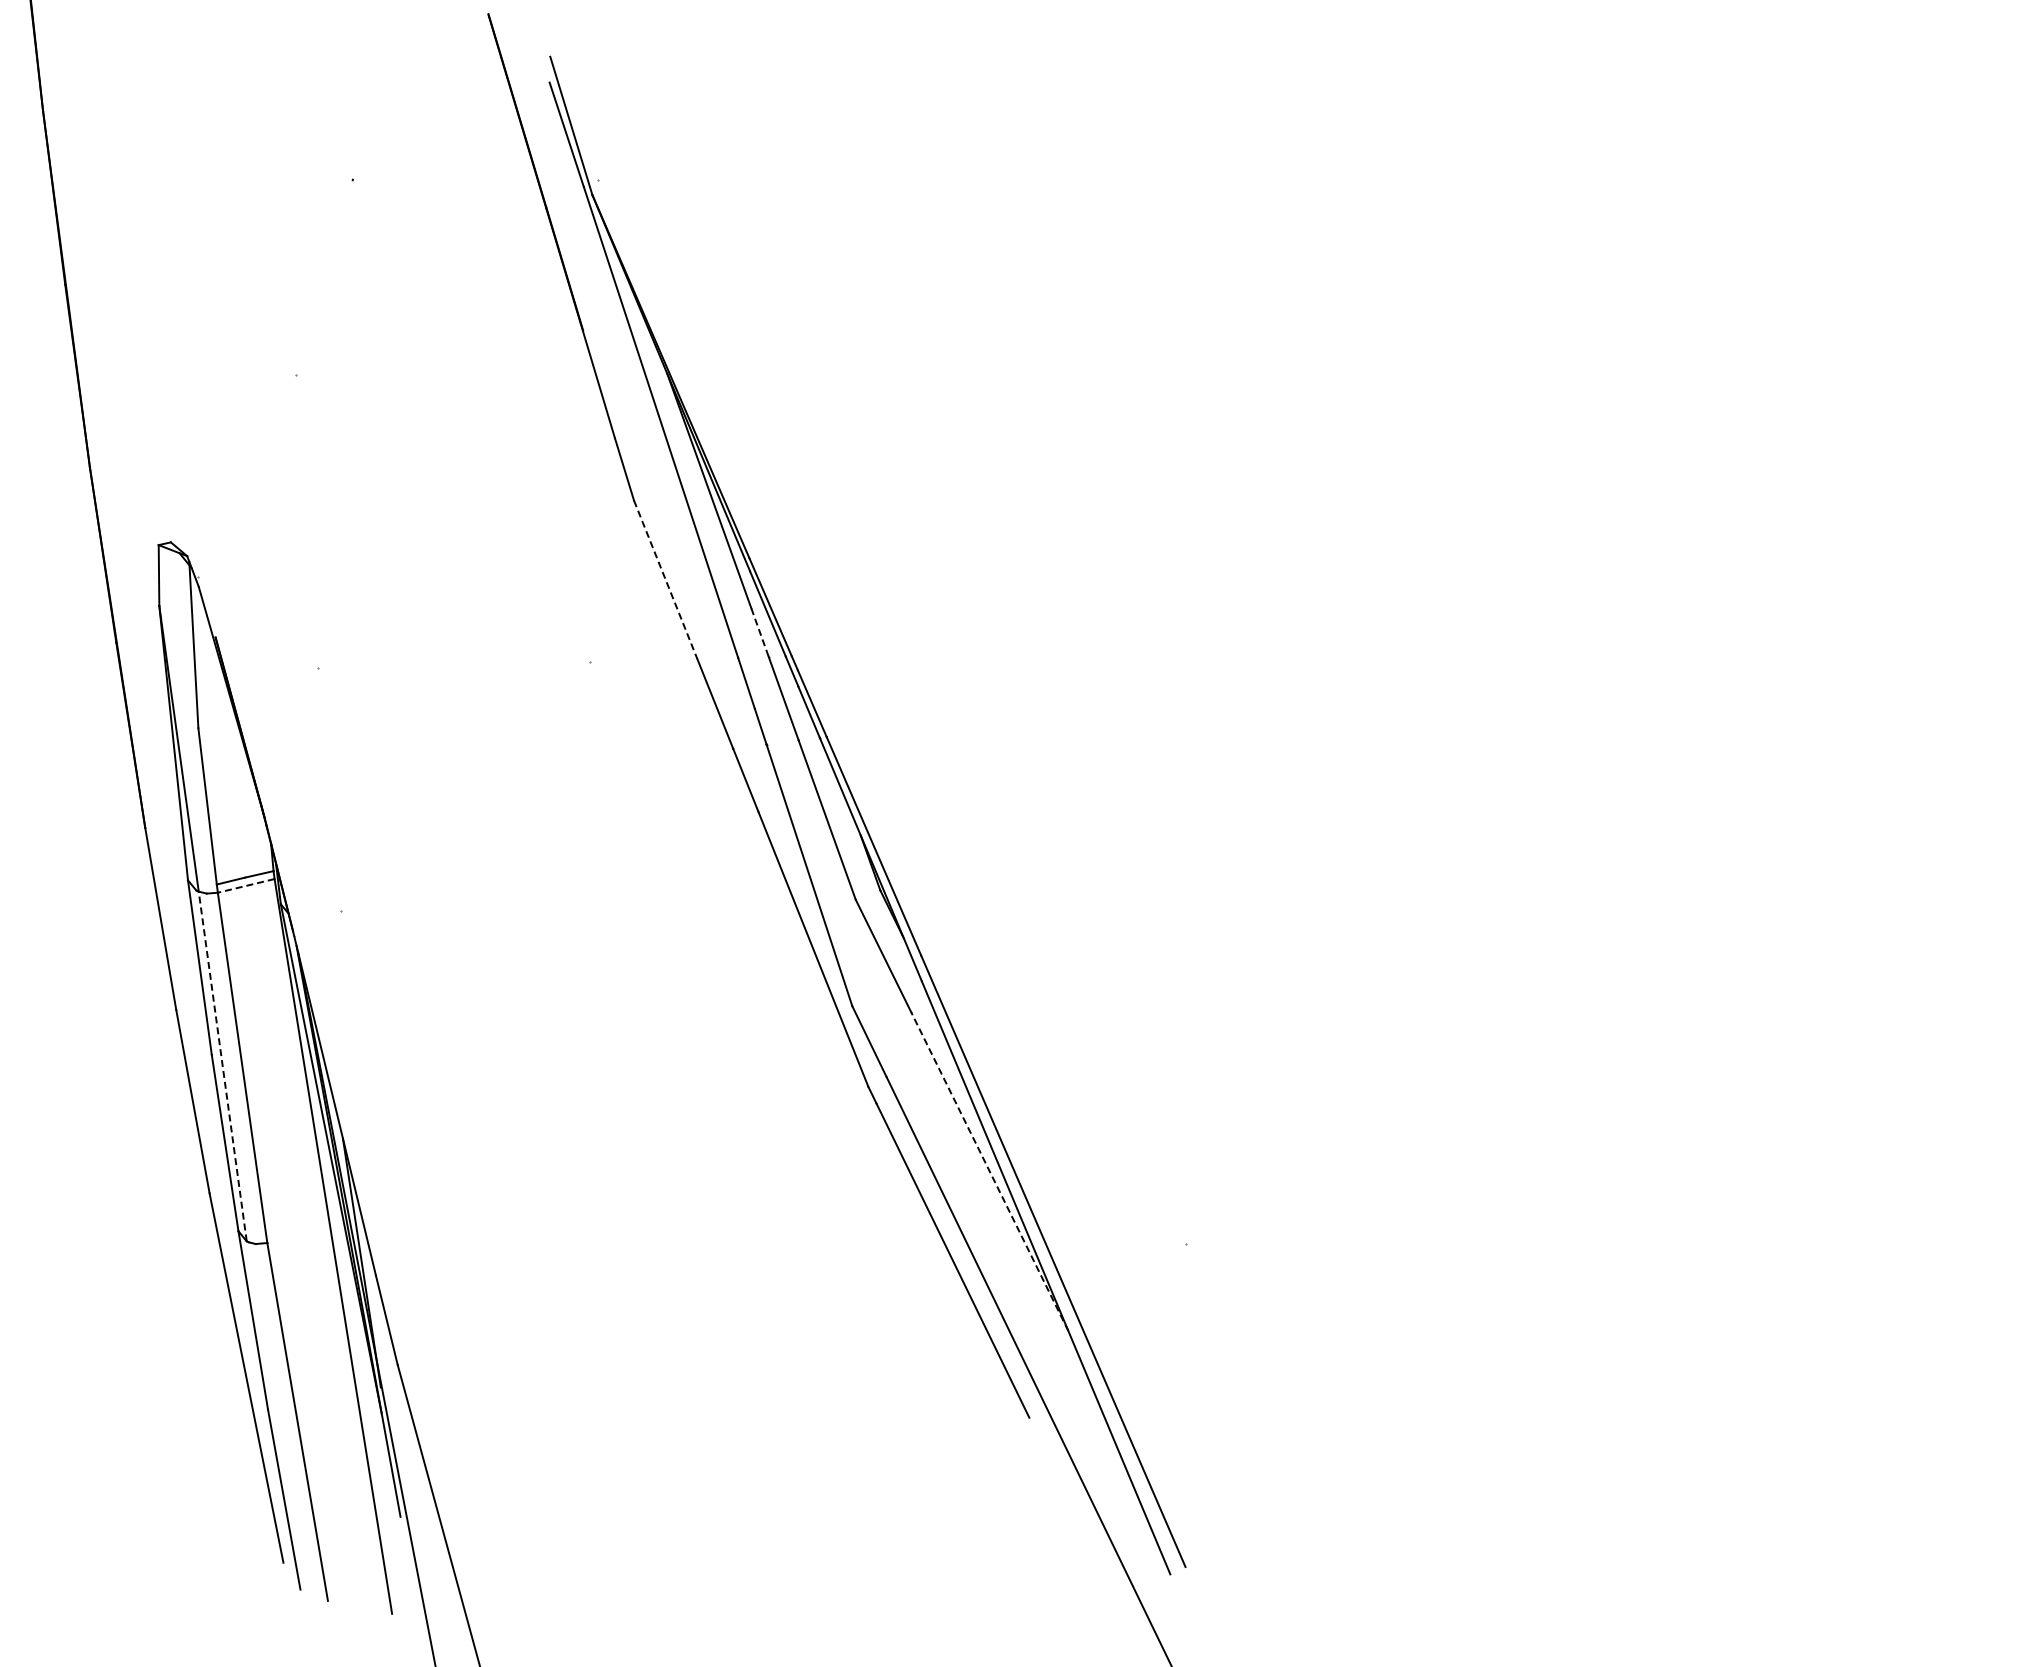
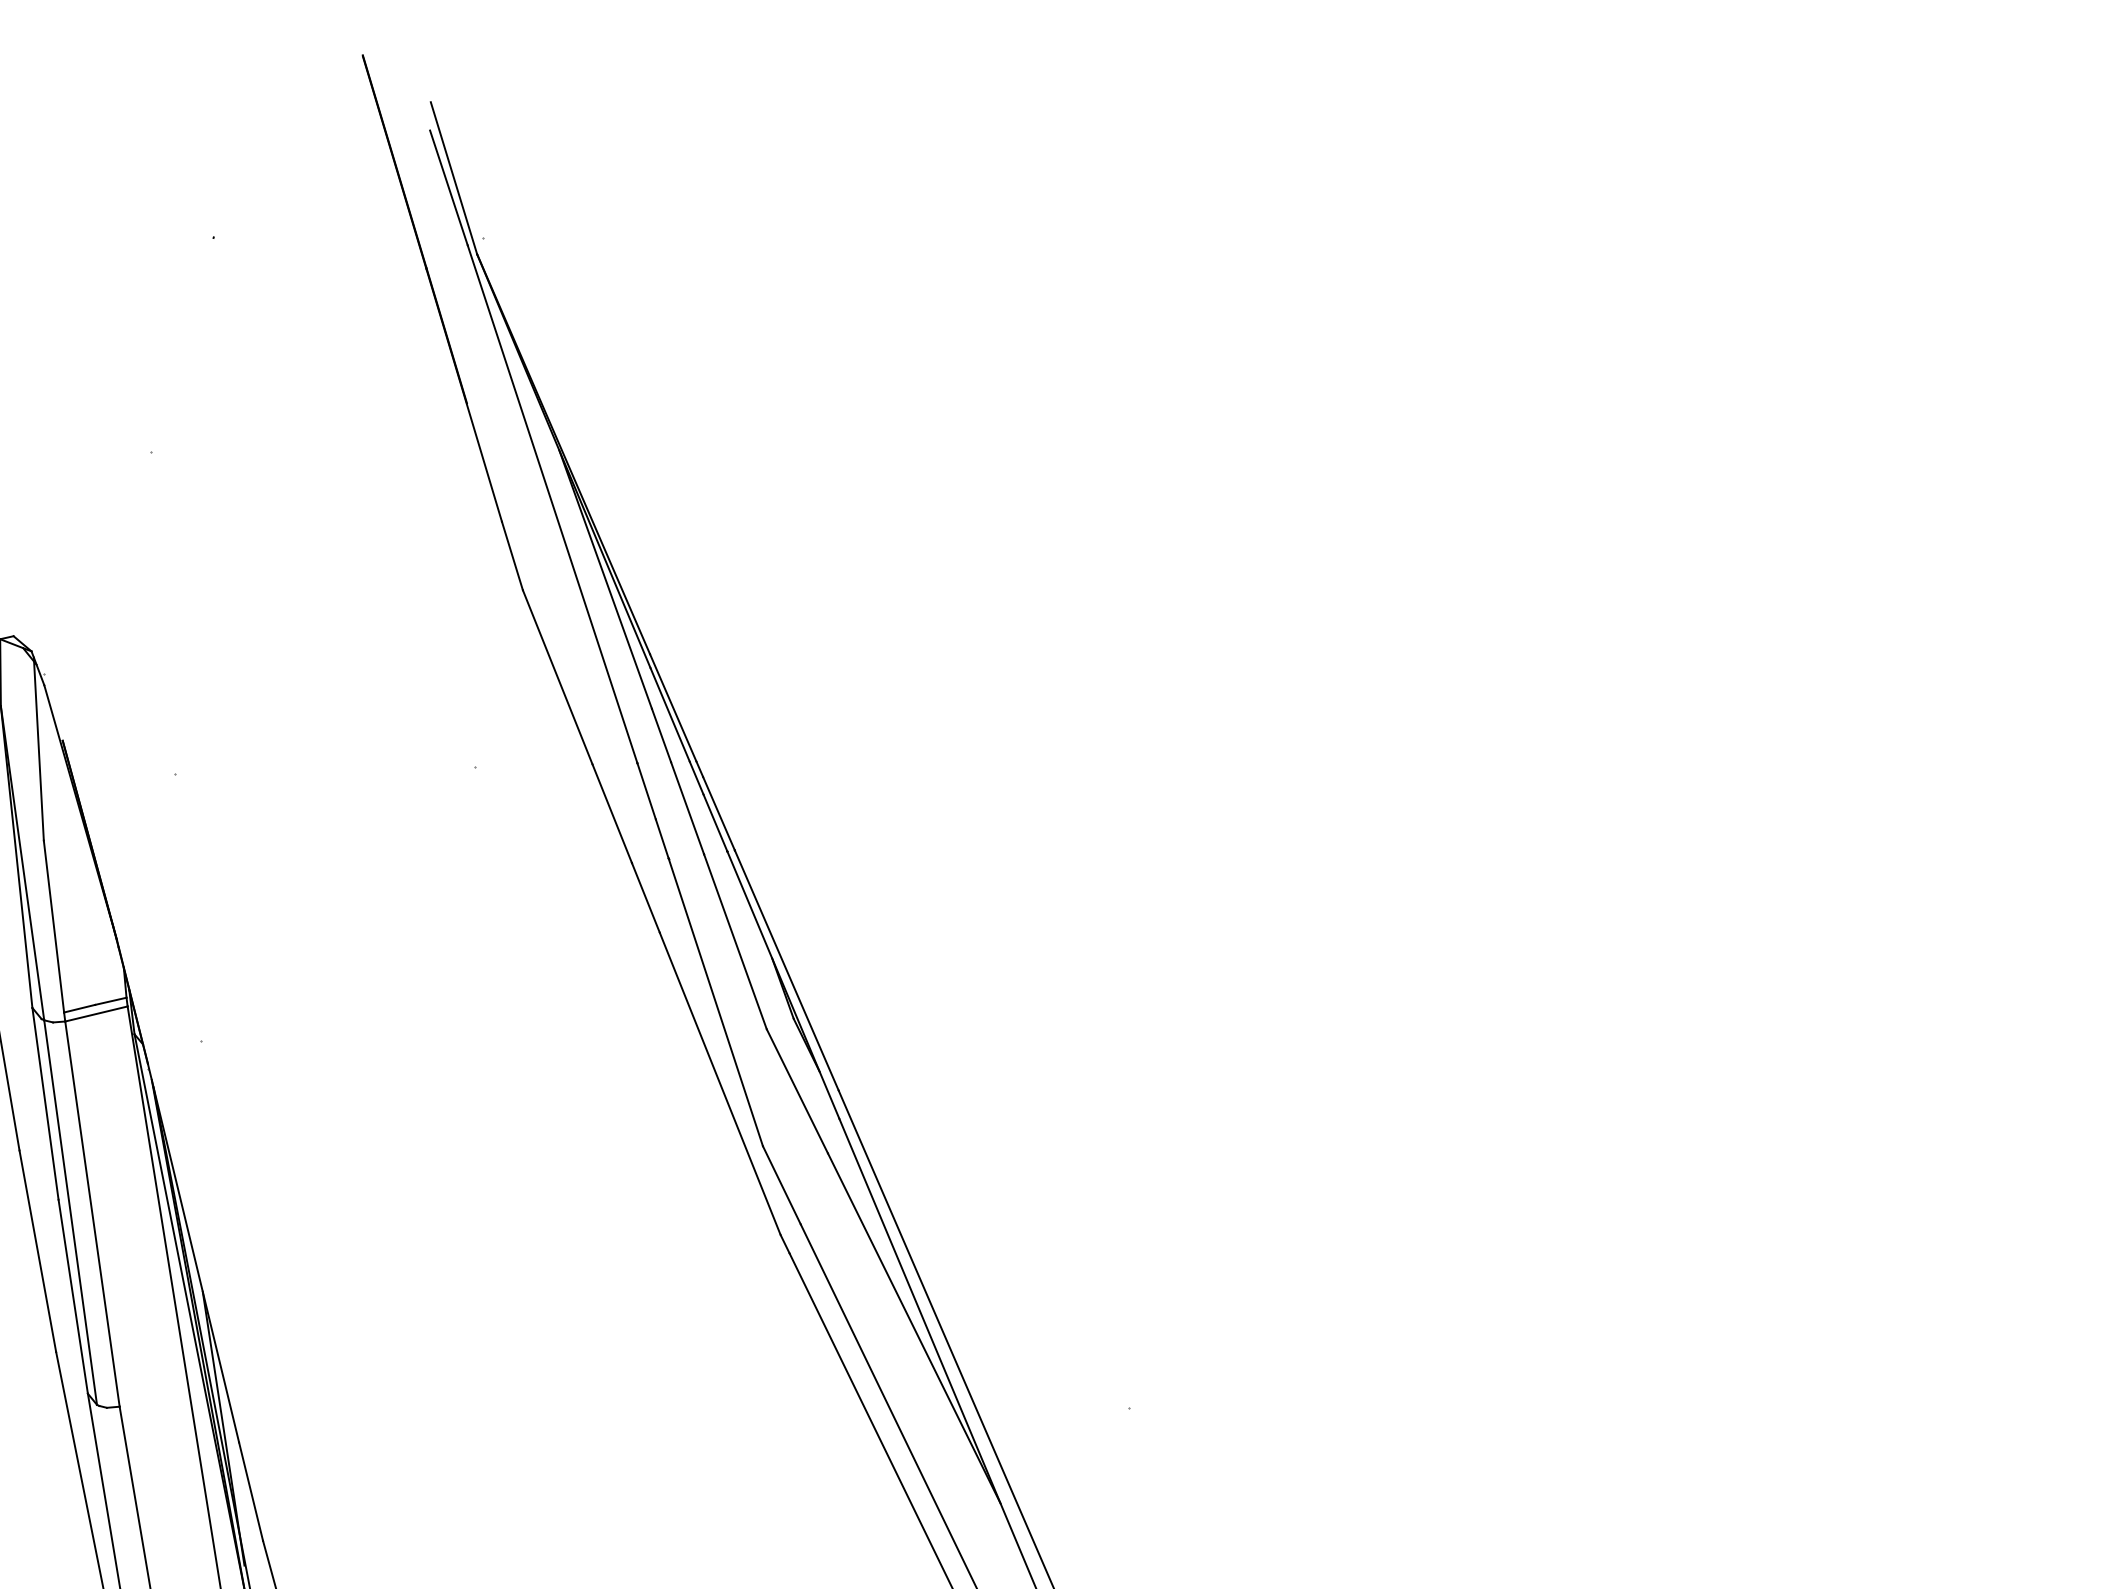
line: (665, 580) -> (557, 678), dashed -> solid
line: (760, 632) -> (661, 735), dashed -> solid
line: (245, 886) -> (95, 1014), dashed -> solid
line: (222, 1066) -> (70, 1212), dashed -> solid
line: (989, 1171) -> (913, 1328), dashed -> solid

